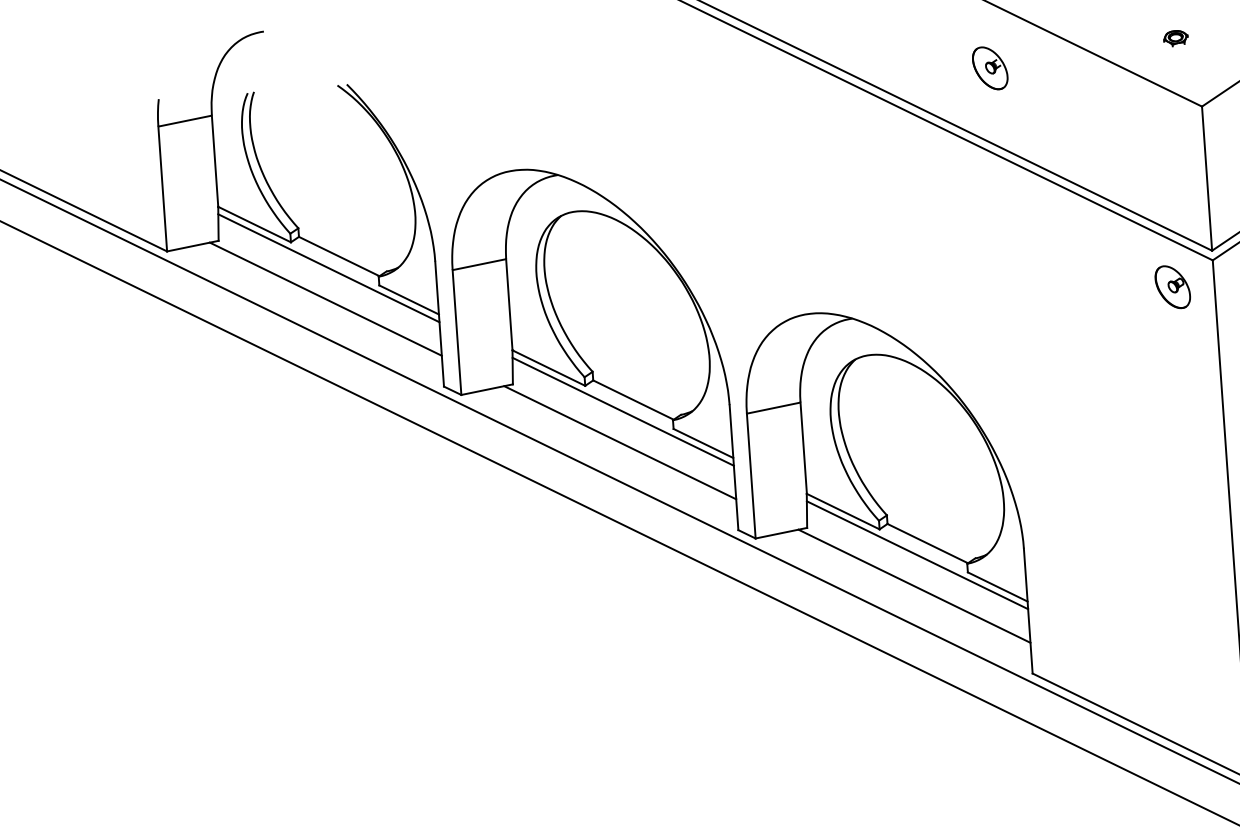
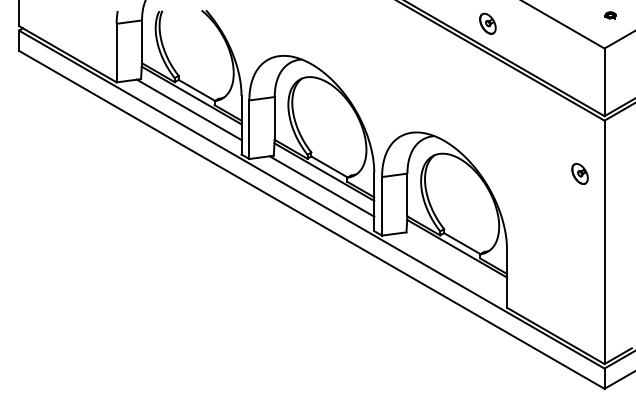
part: (1175, 37) -> (610, 15), moved
part: (989, 67) -> (487, 23), moved
part: (1171, 286) -> (579, 173), moved
line: (914, 584) -> (454, 262), removed

